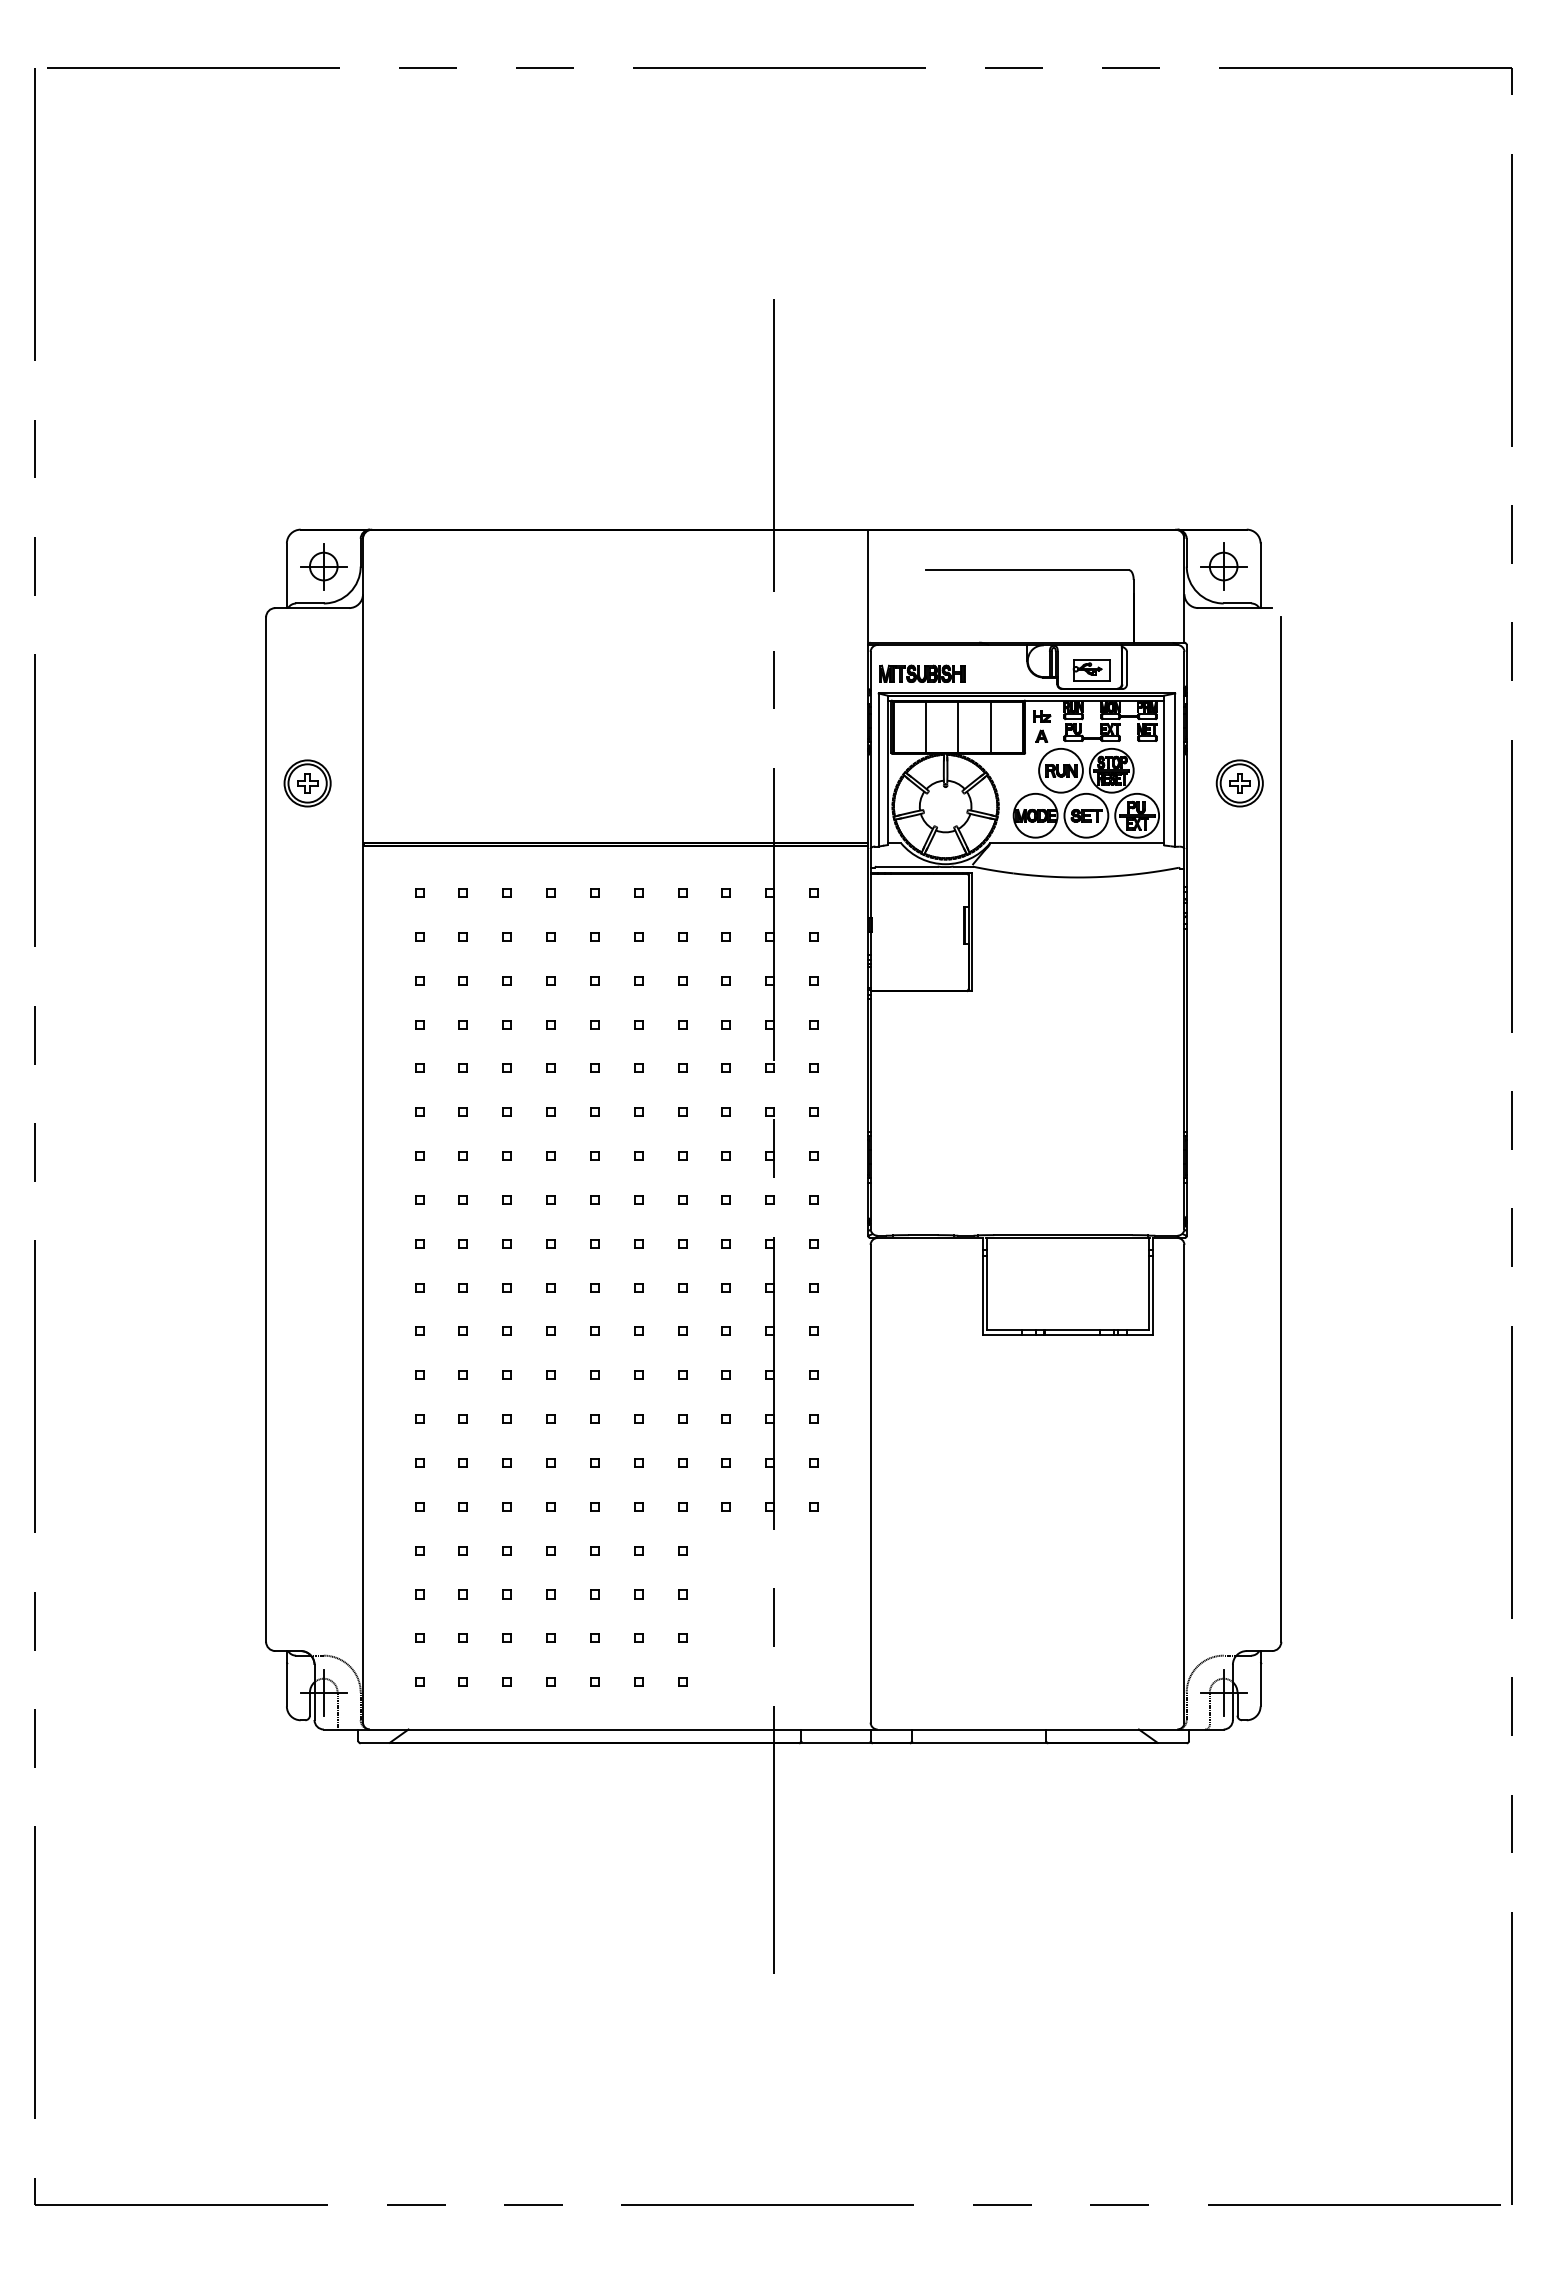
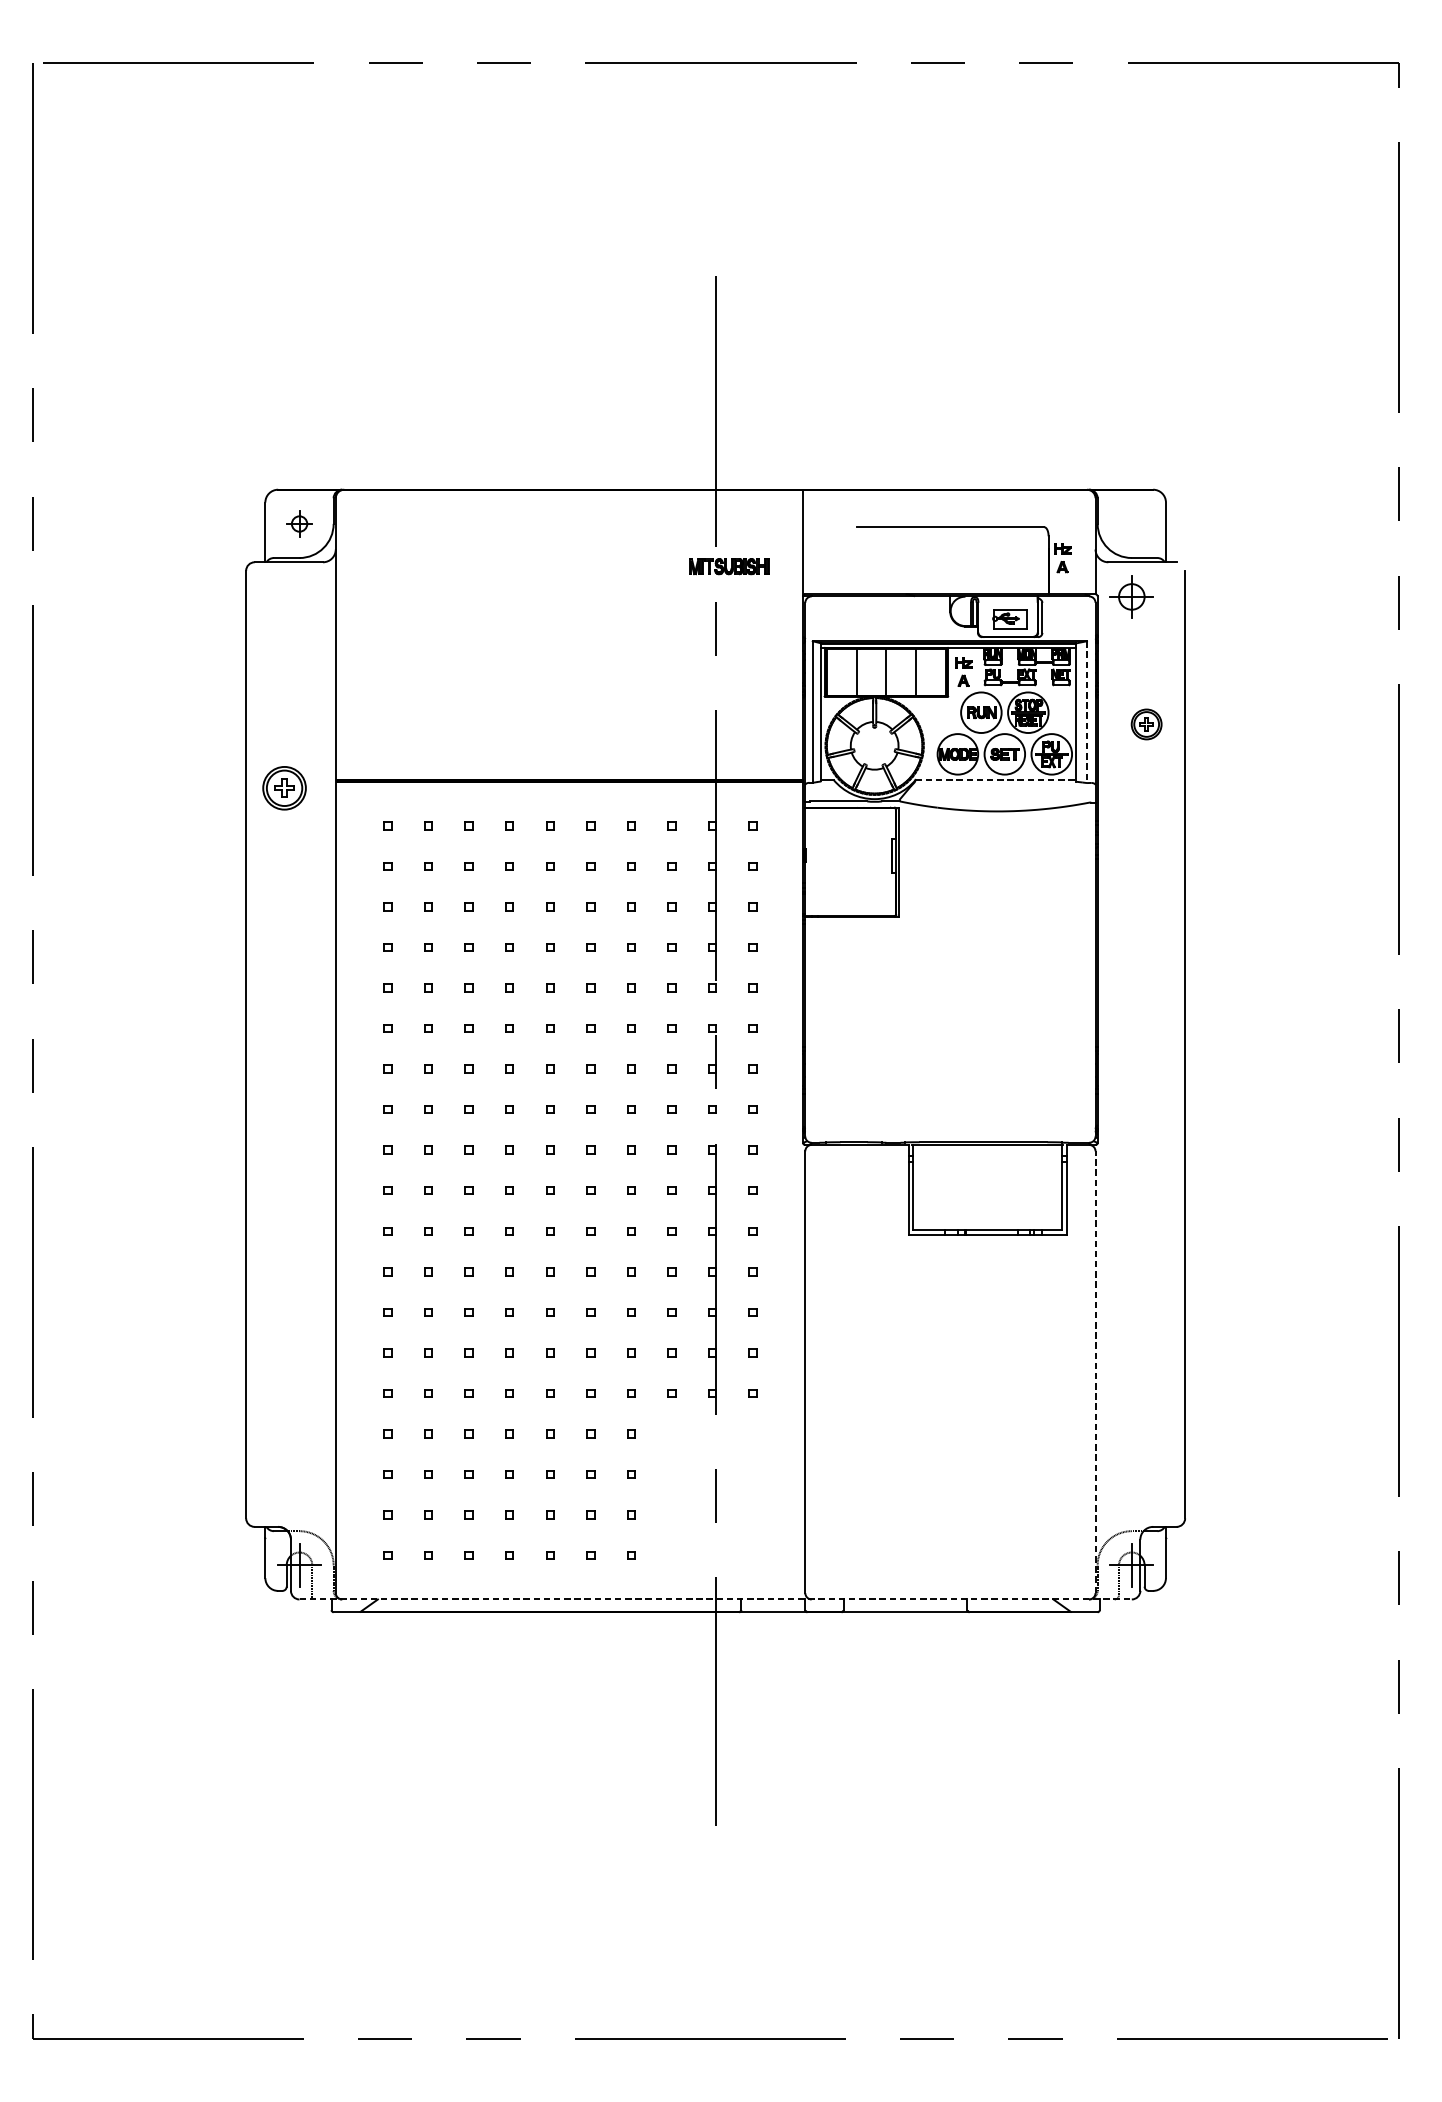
part: (323, 566) -> (299, 523), size x0.6
part: (1223, 566) -> (1131, 596), moved
part: (1149, 603) -> (1063, 558), added
part: (922, 673) -> (729, 566), moved
line: (1175, 770) -> (1087, 712), solid -> dashed
part: (307, 783) -> (284, 788), moved
part: (1239, 783) -> (1146, 724), size x0.7
line: (1076, 843) -> (995, 780), solid -> dashed
line: (1184, 1483) -> (1095, 1371), solid -> dashed
line: (773, 1729) -> (715, 1599), solid -> dashed

